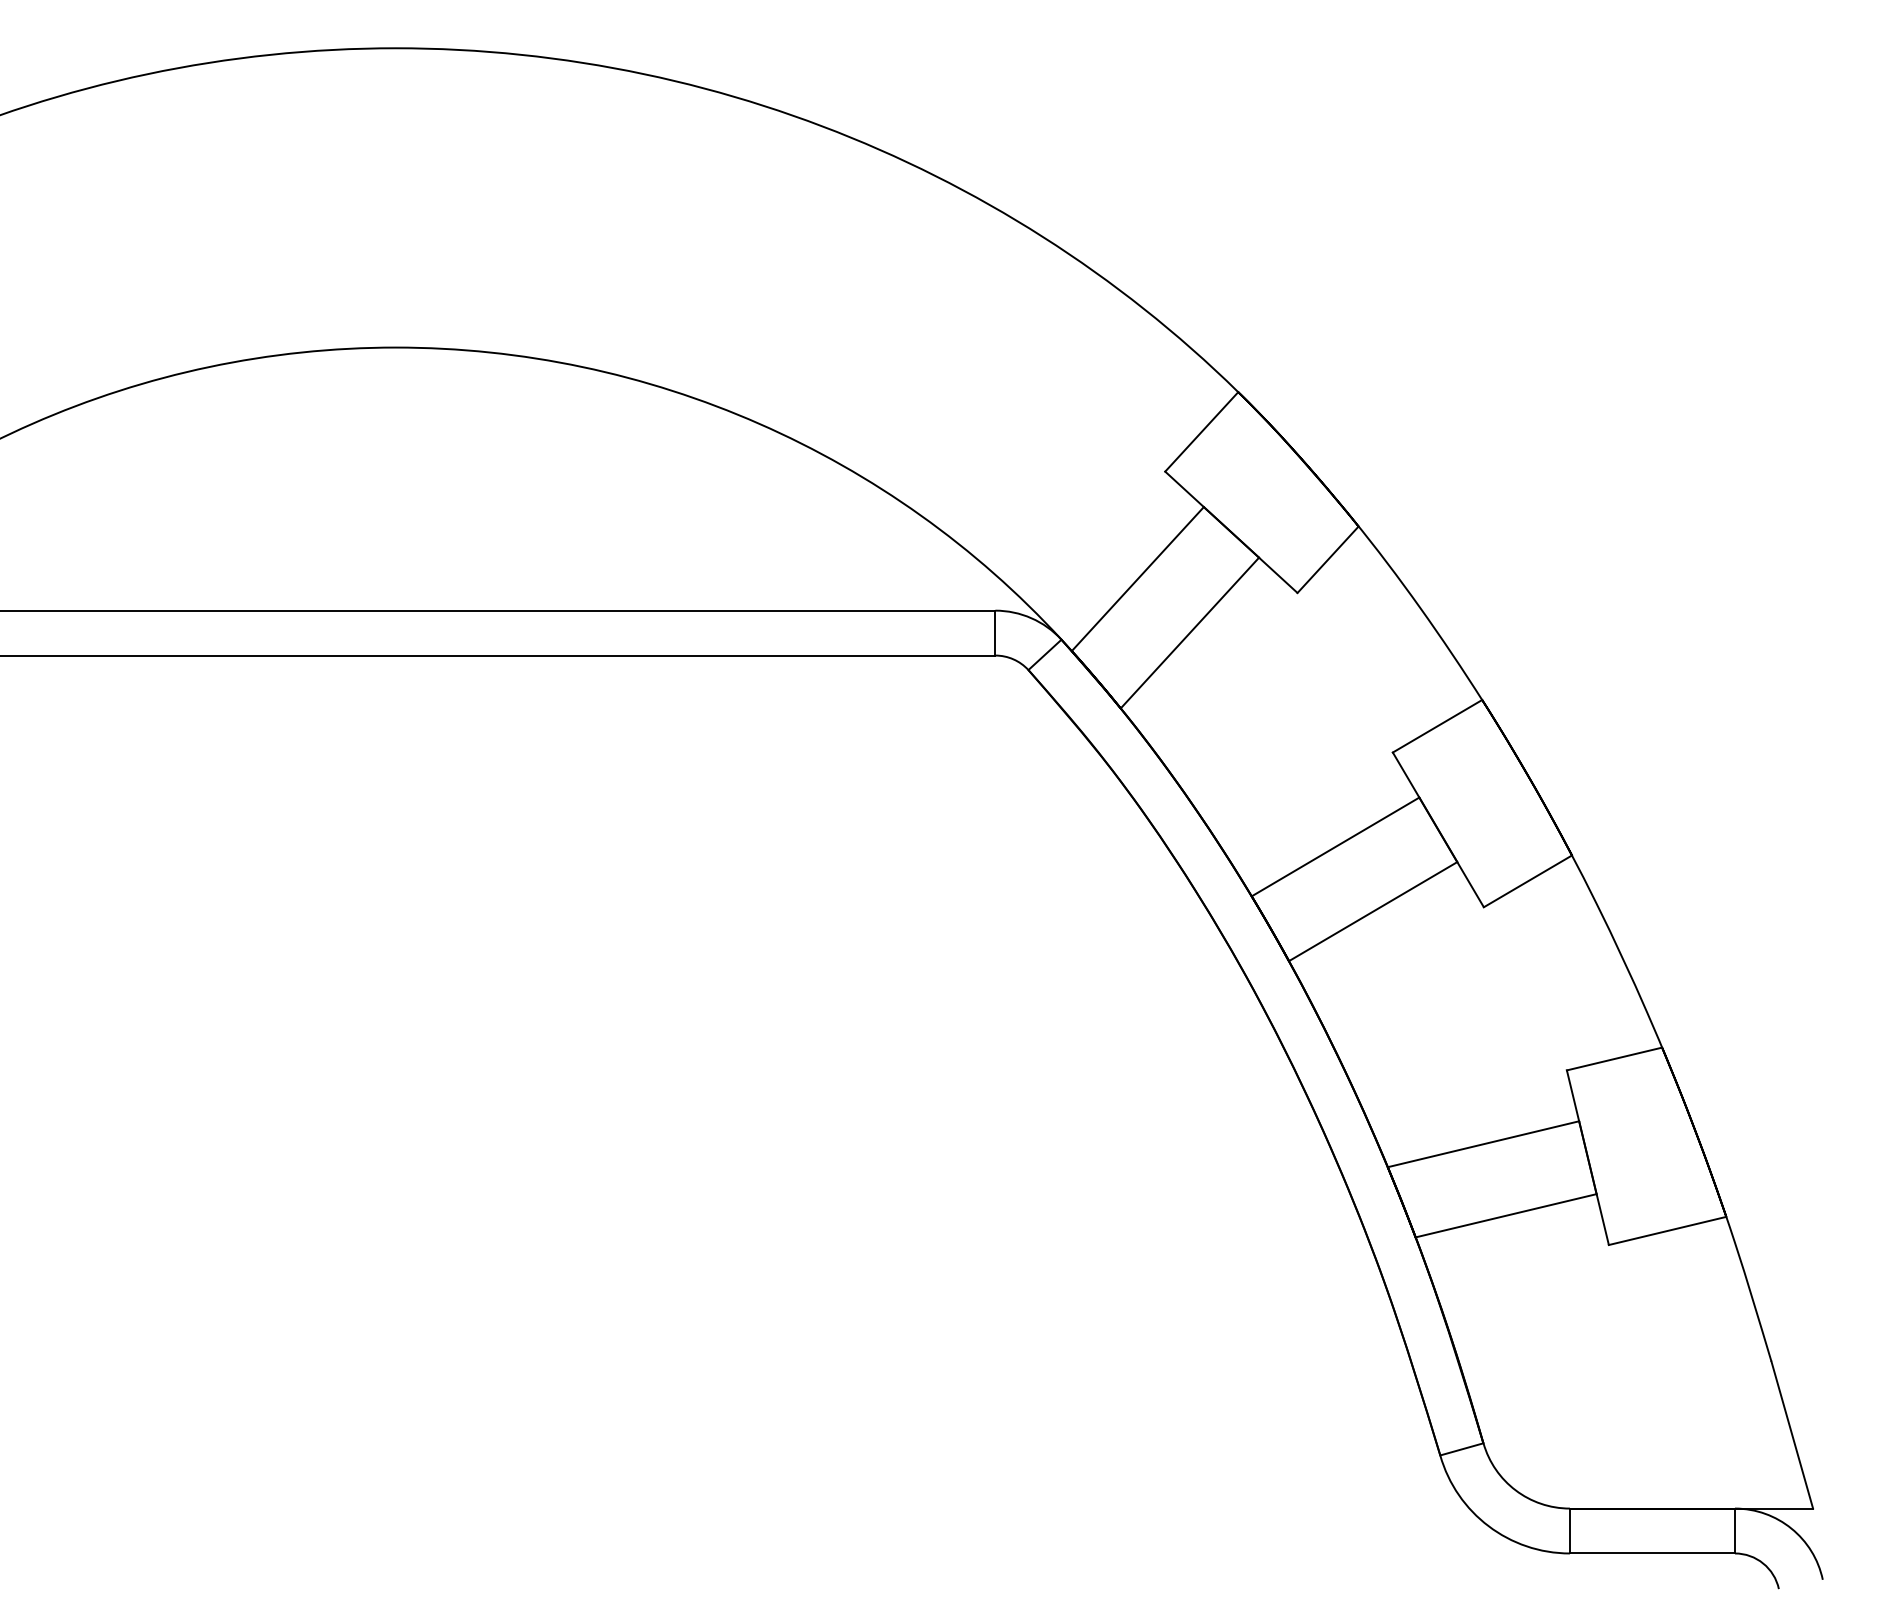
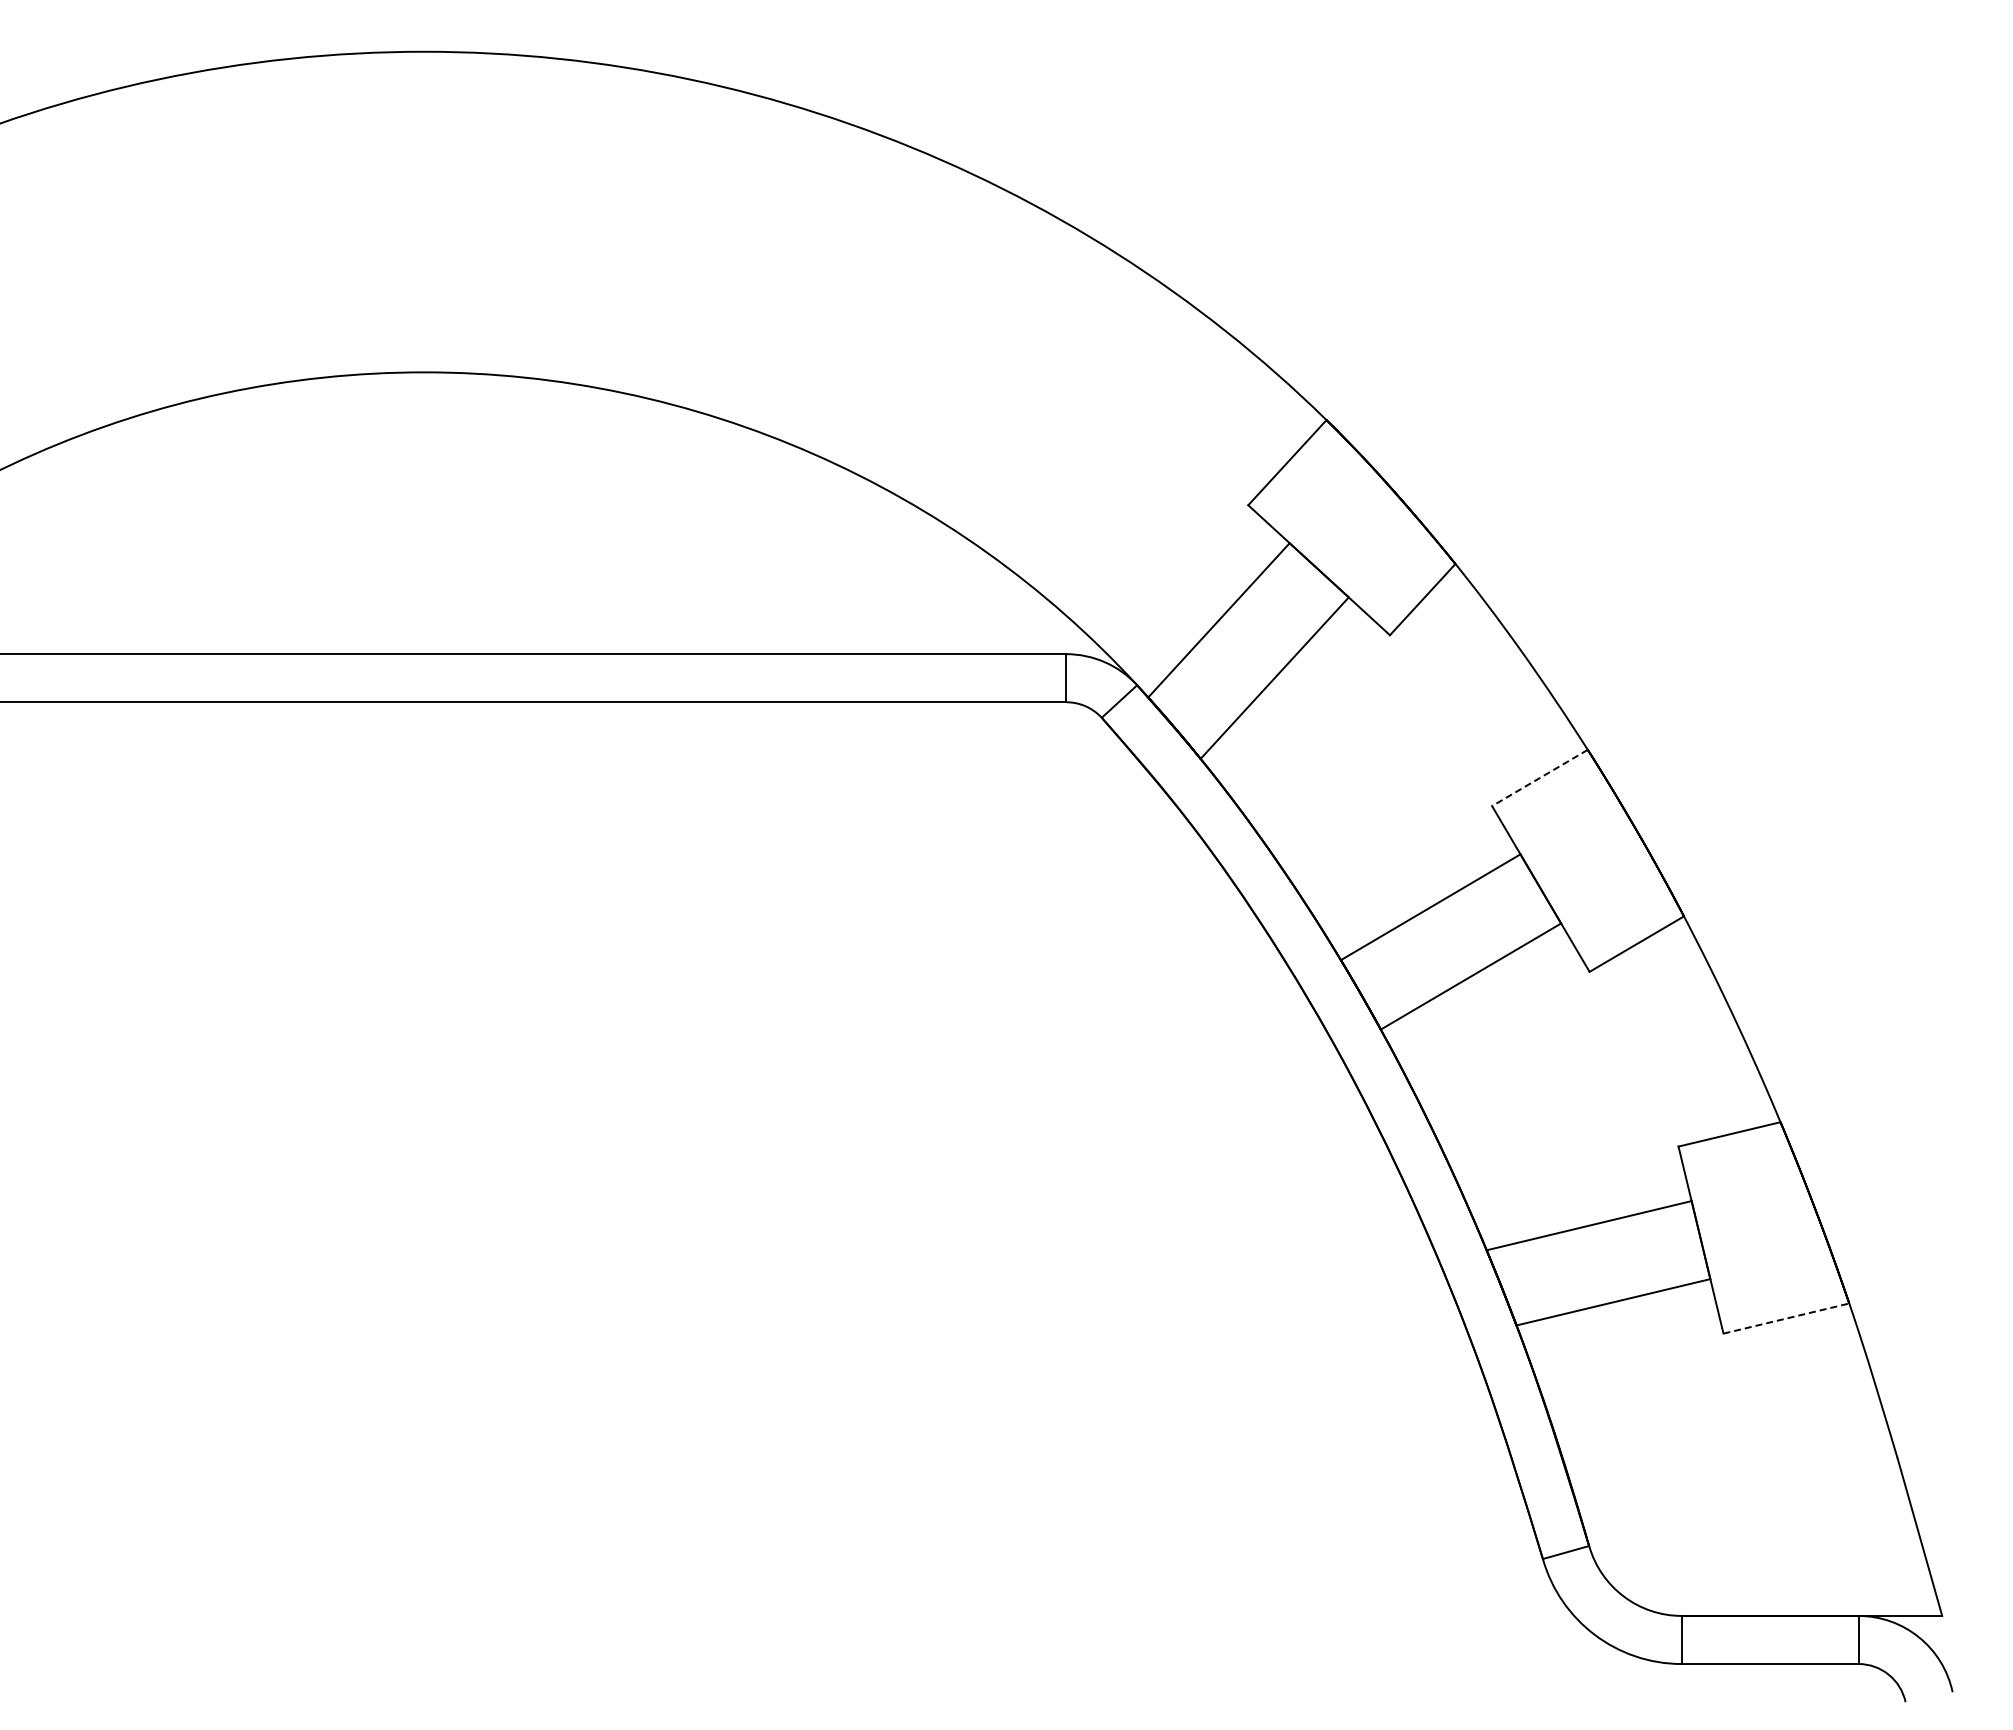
line: (1437, 725) -> (1539, 777), solid -> dashed
line: (1667, 1230) -> (1786, 1318), solid -> dashed

